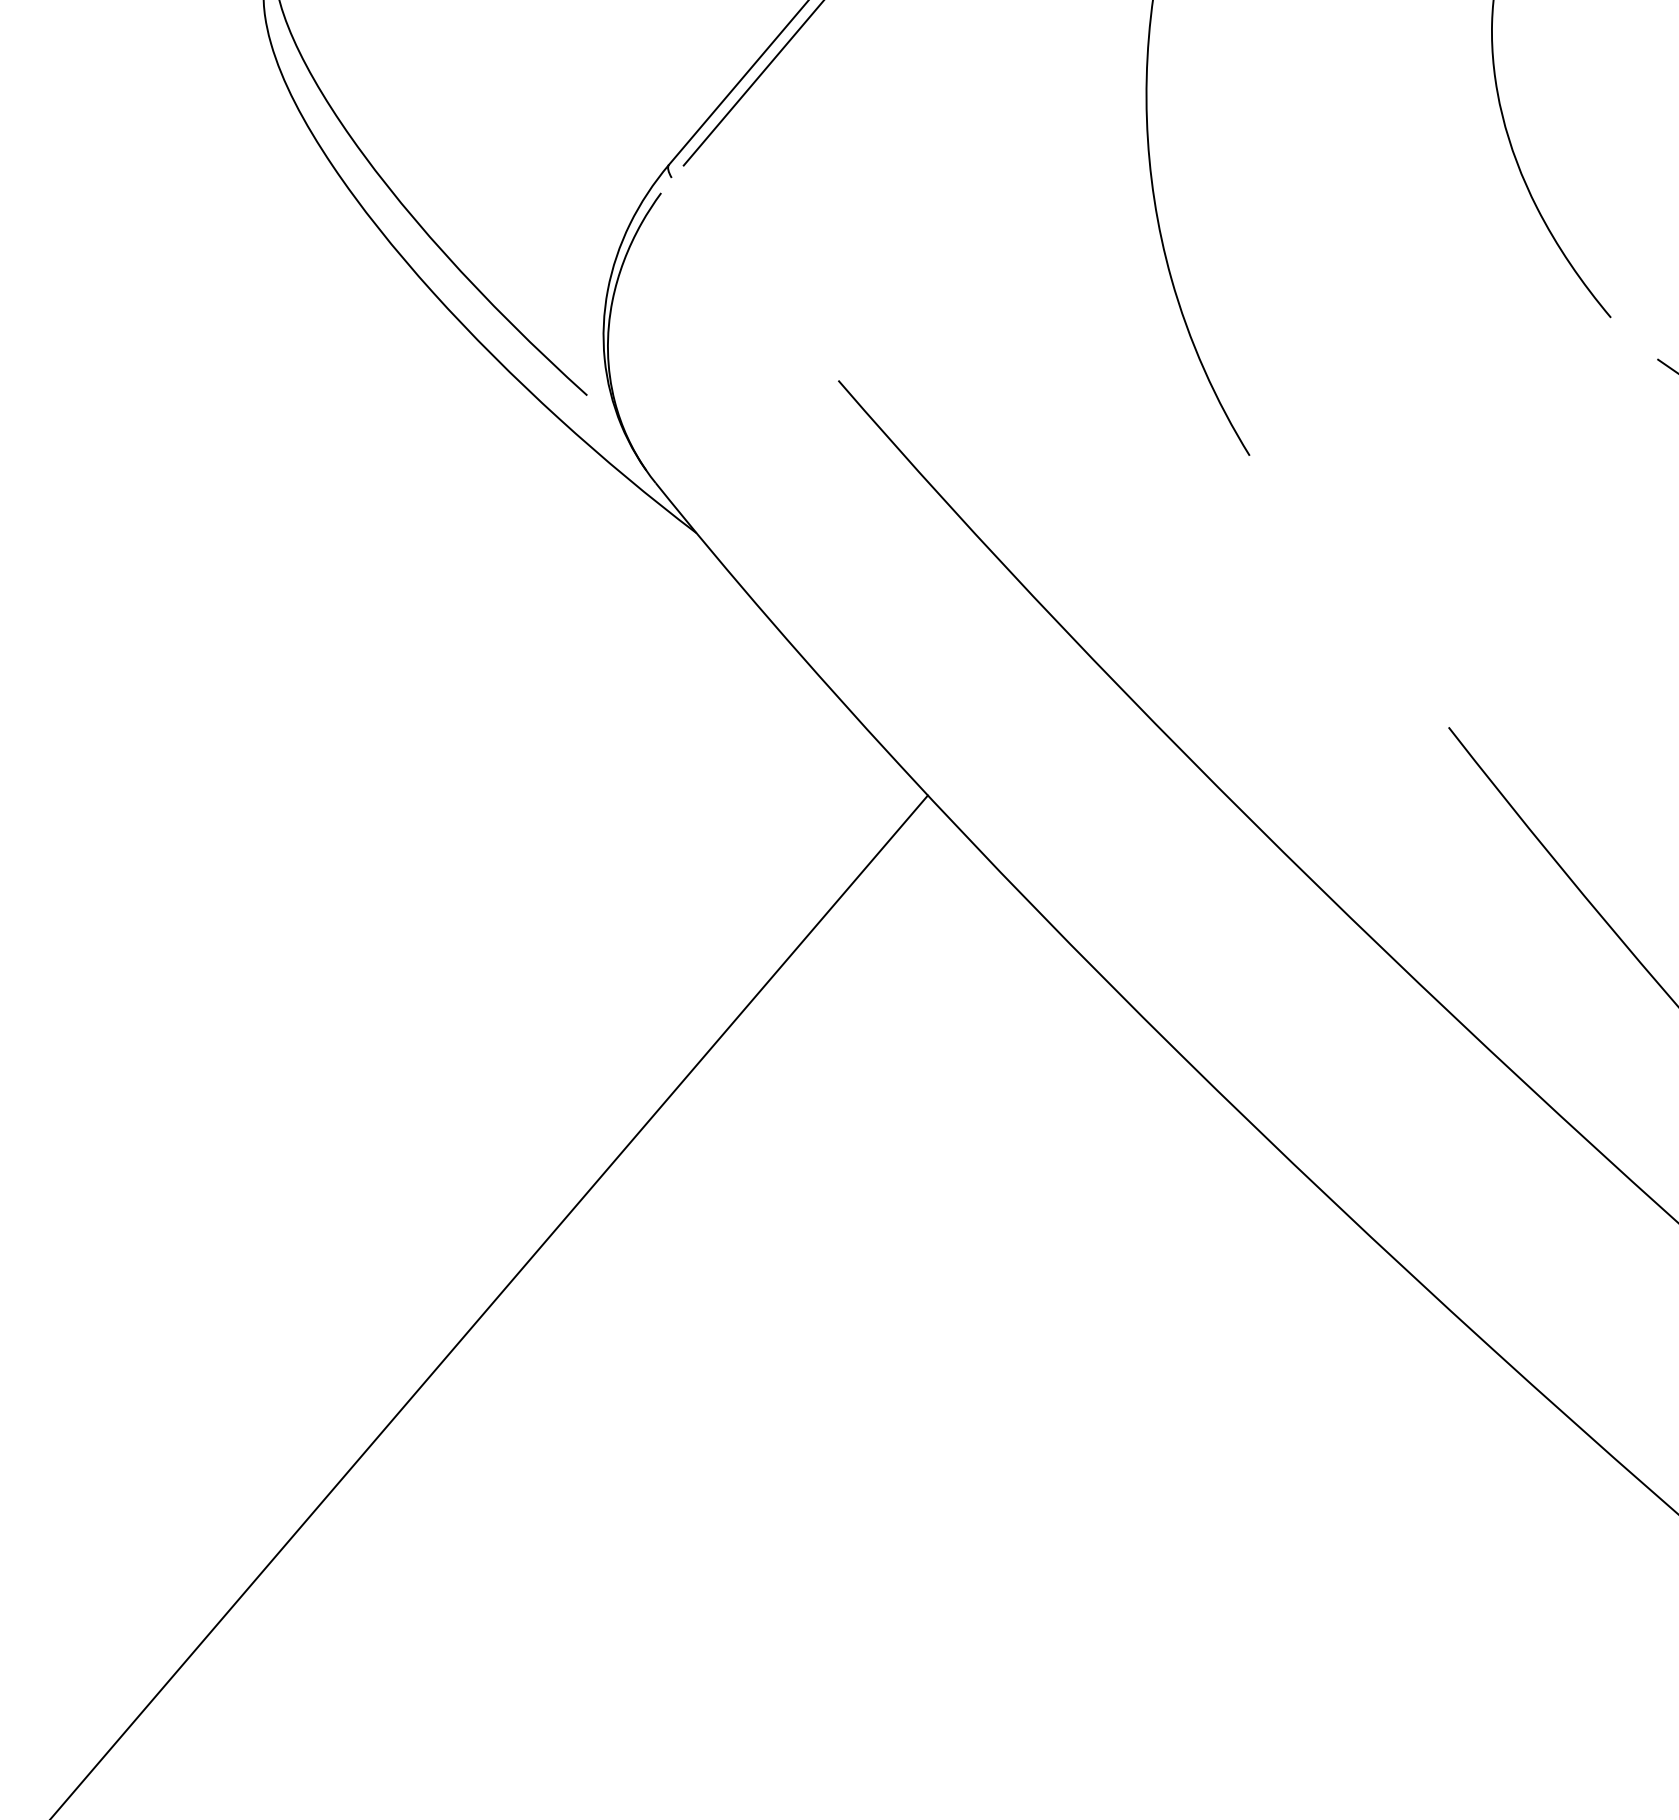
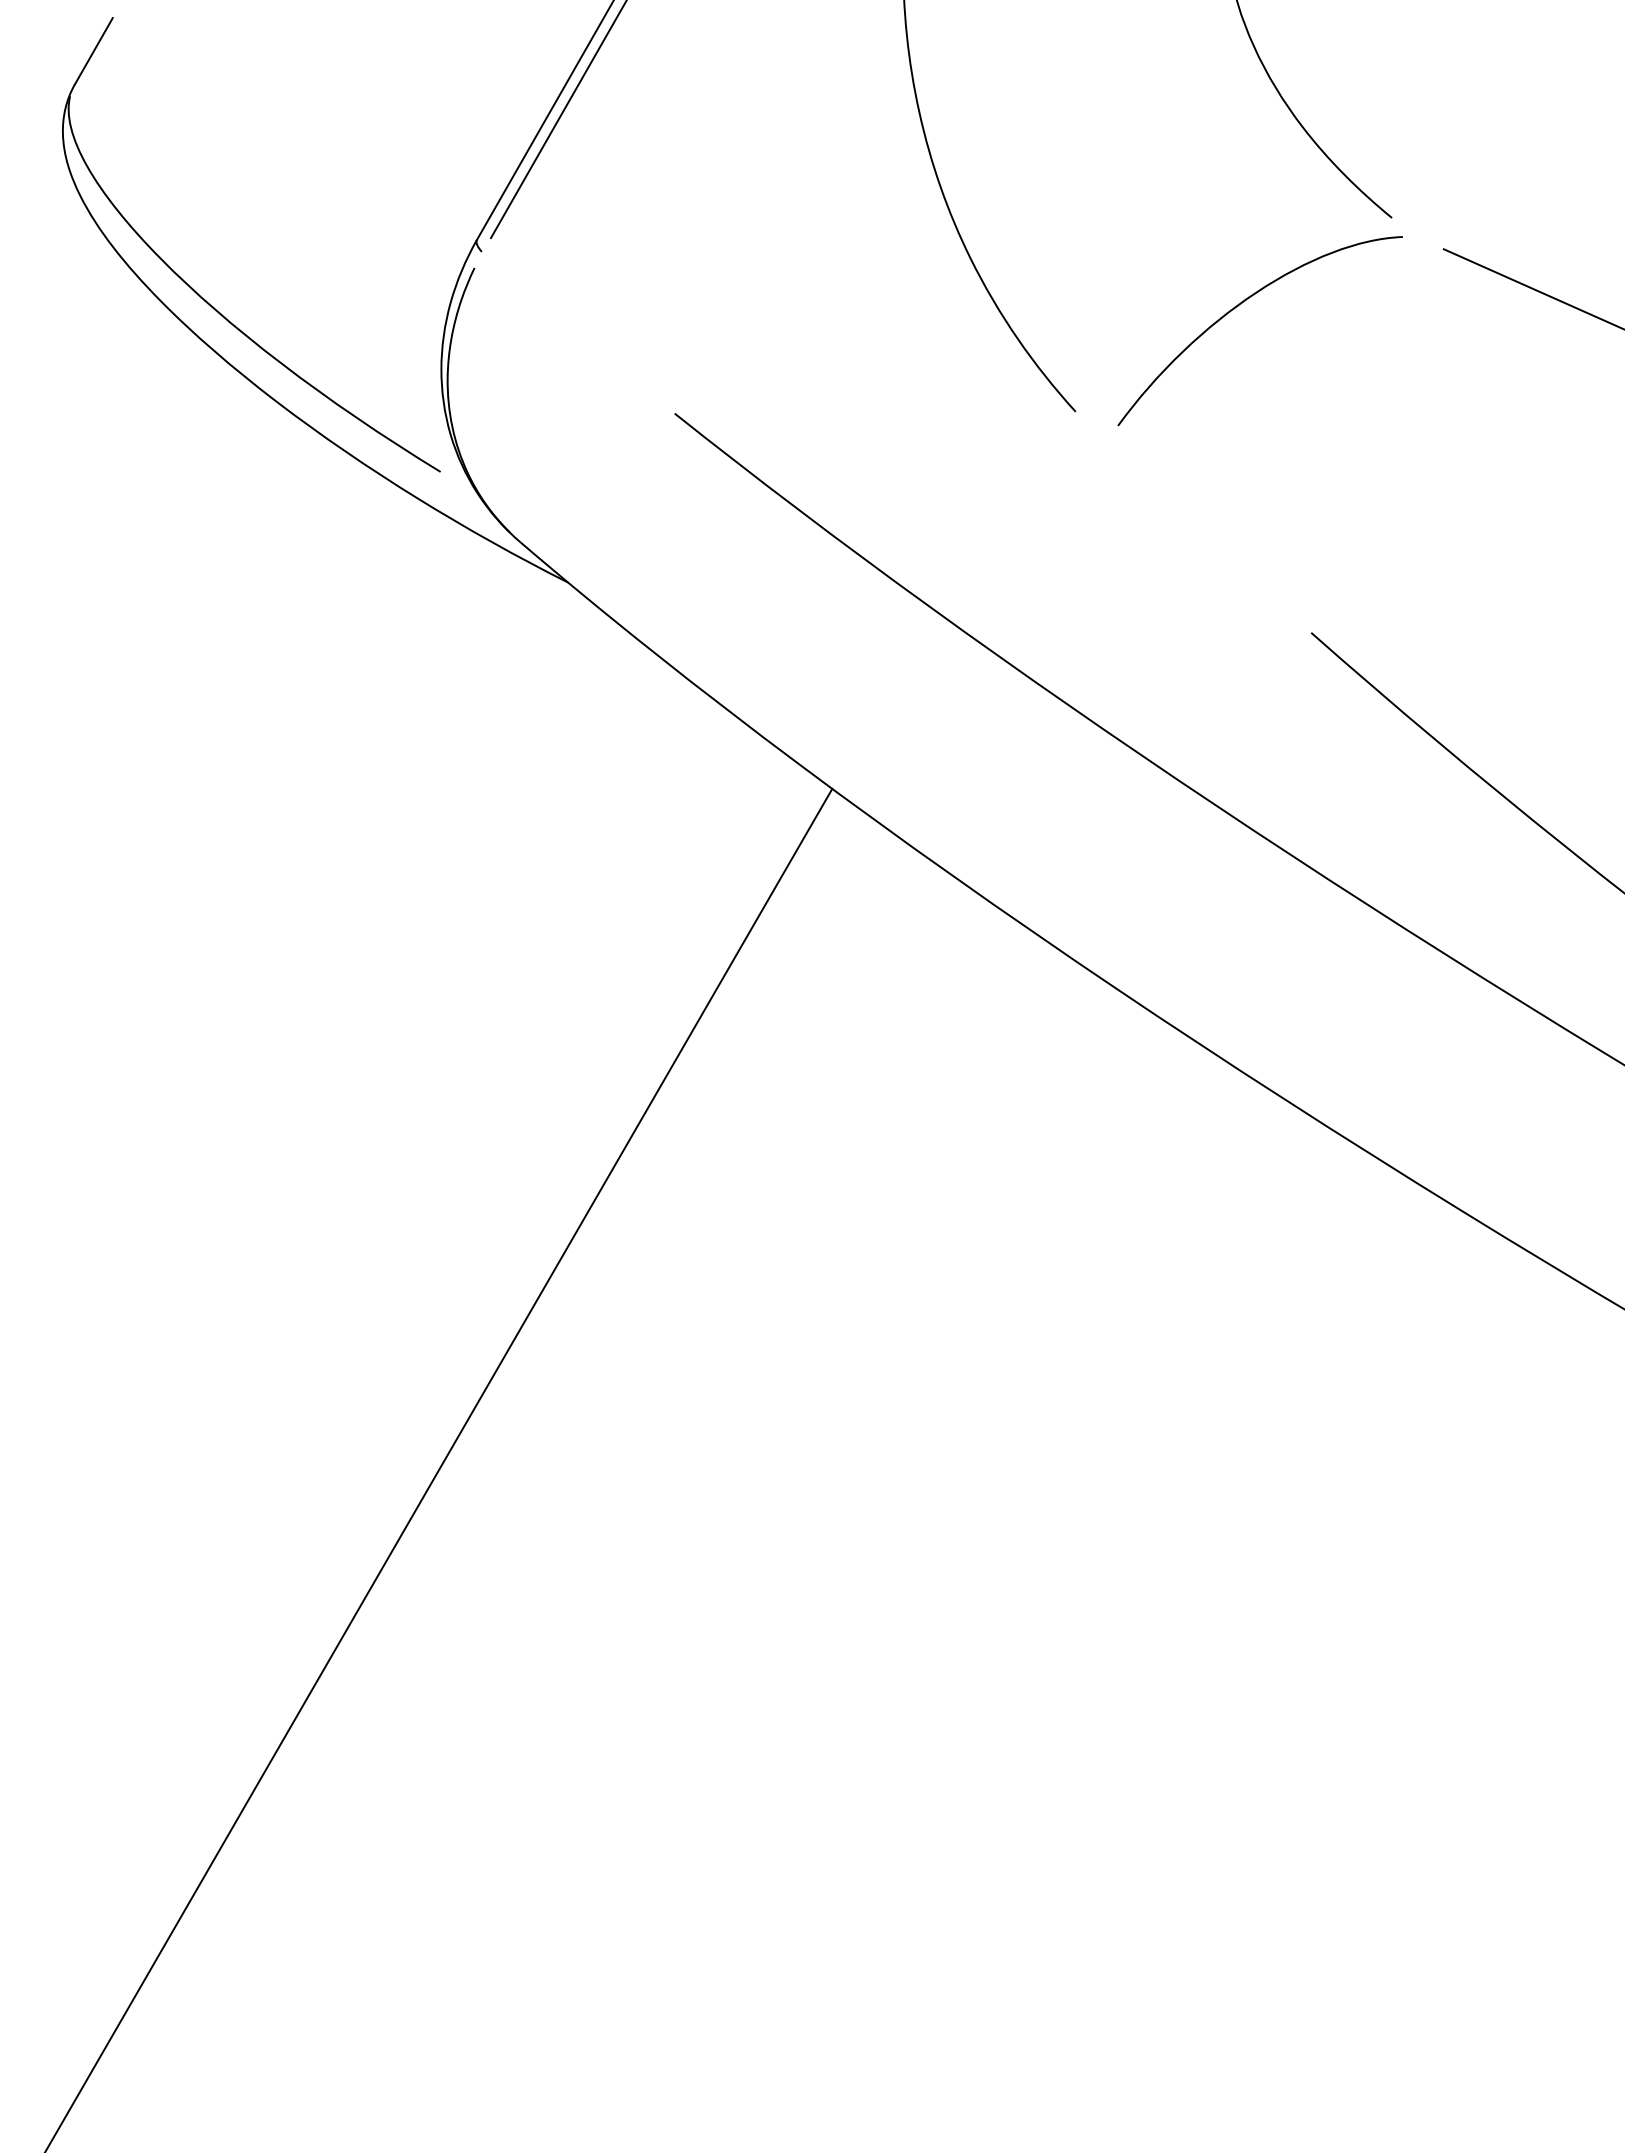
curve: (1440, 377) -> (1241, 304), added

